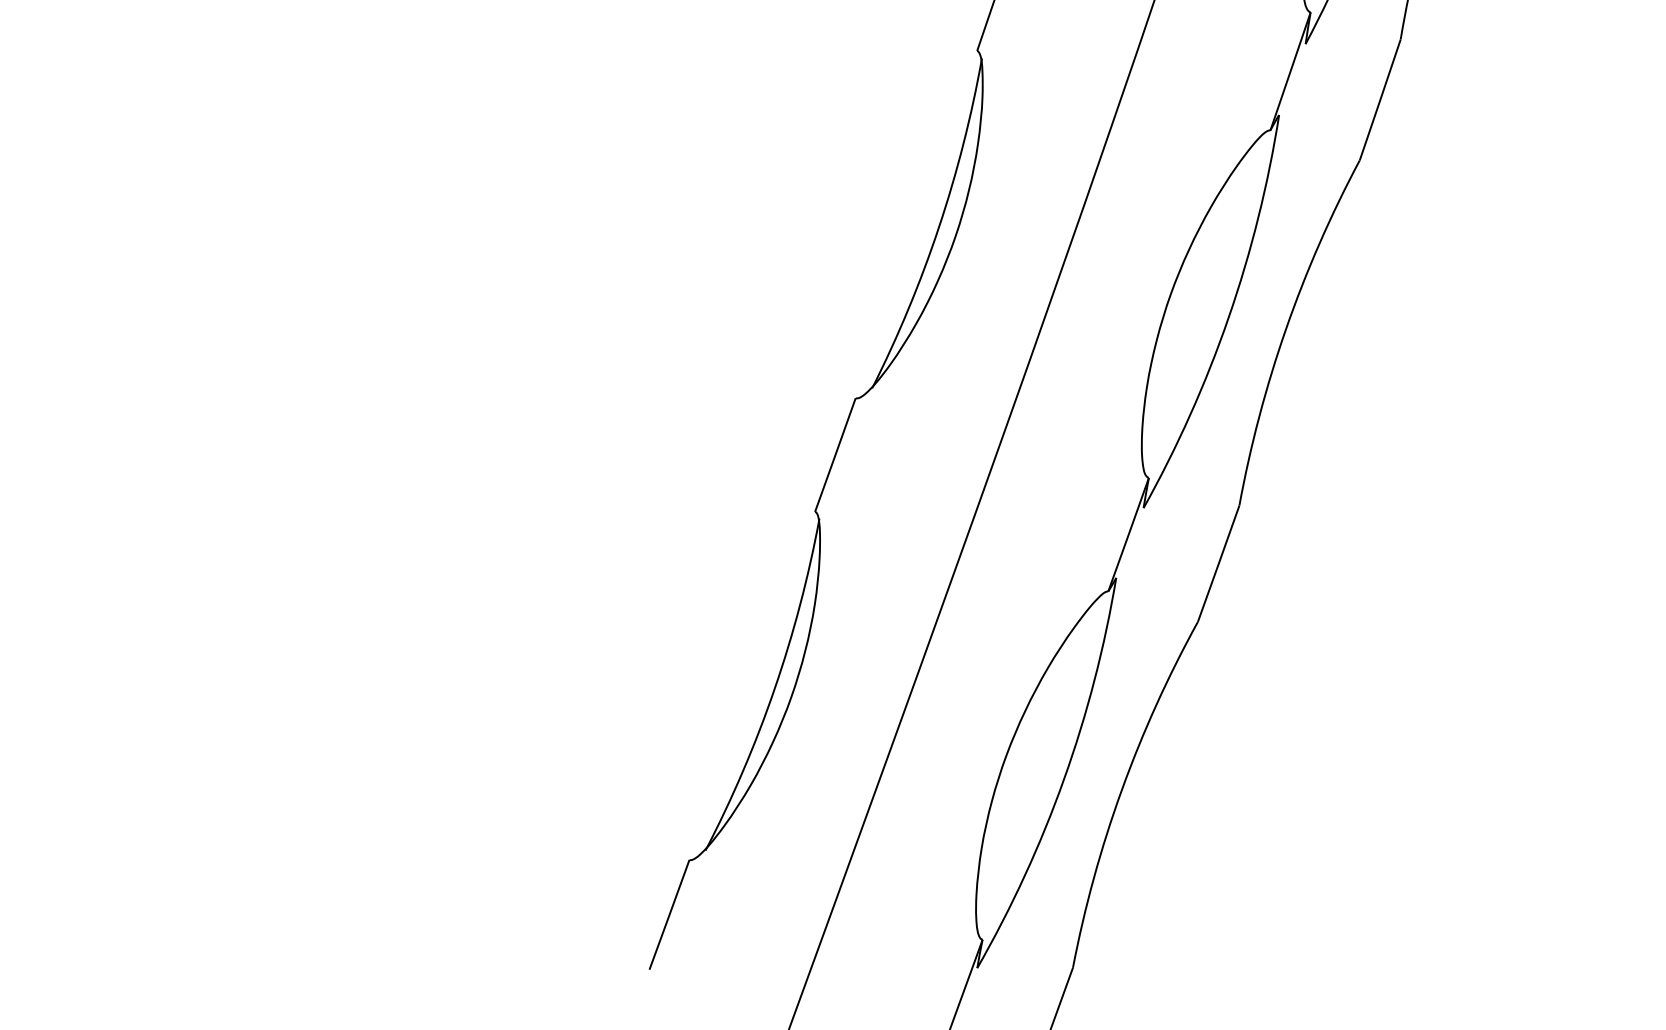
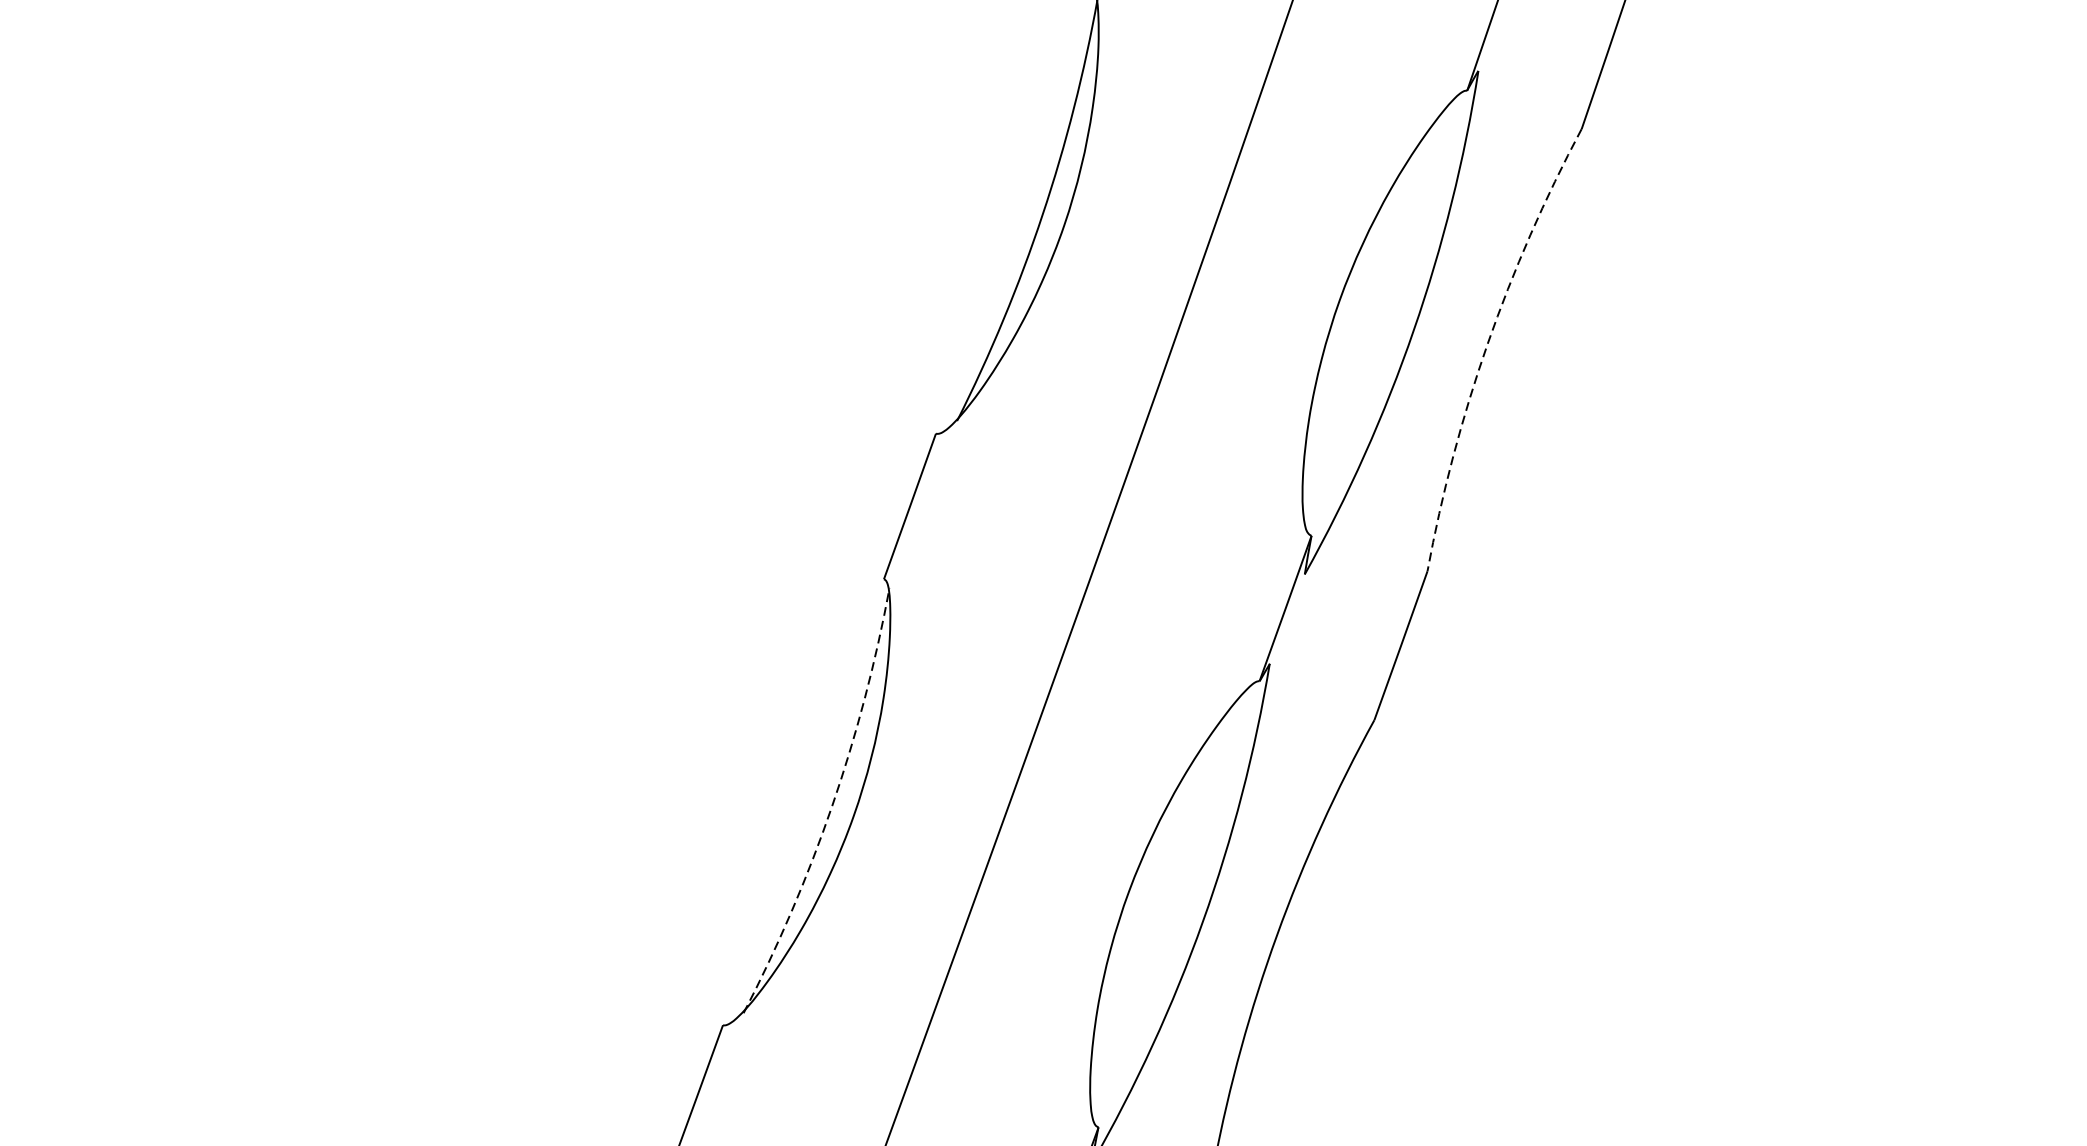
arc: (1286, 328) -> (1487, 344), solid -> dashed
arc: (774, 688) -> (831, 805), solid -> dashed

